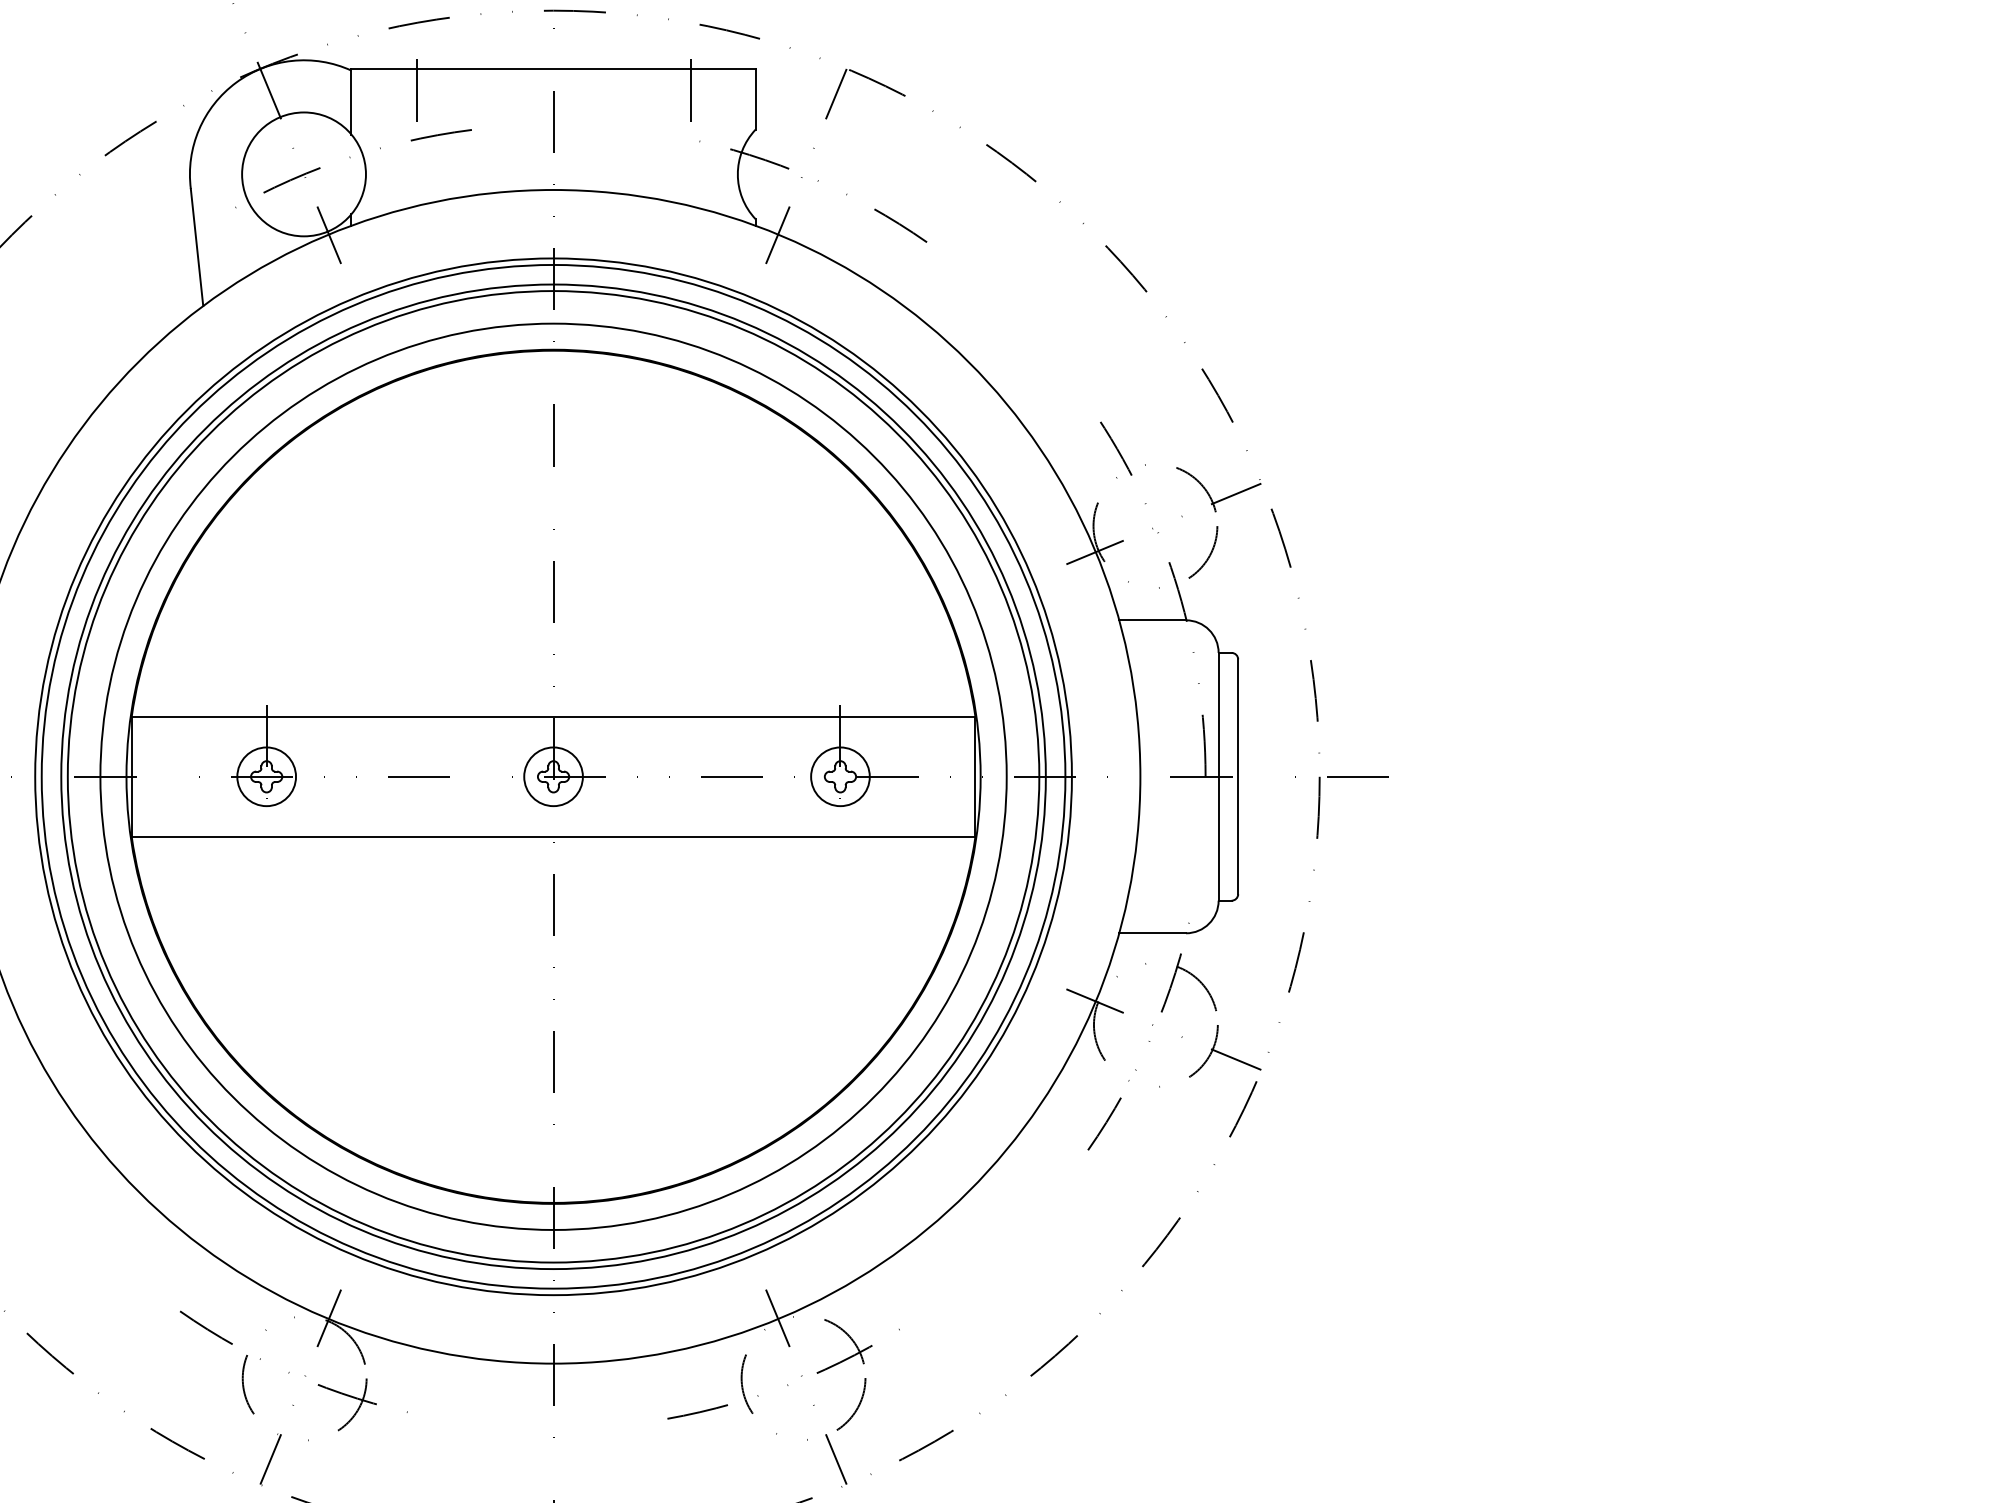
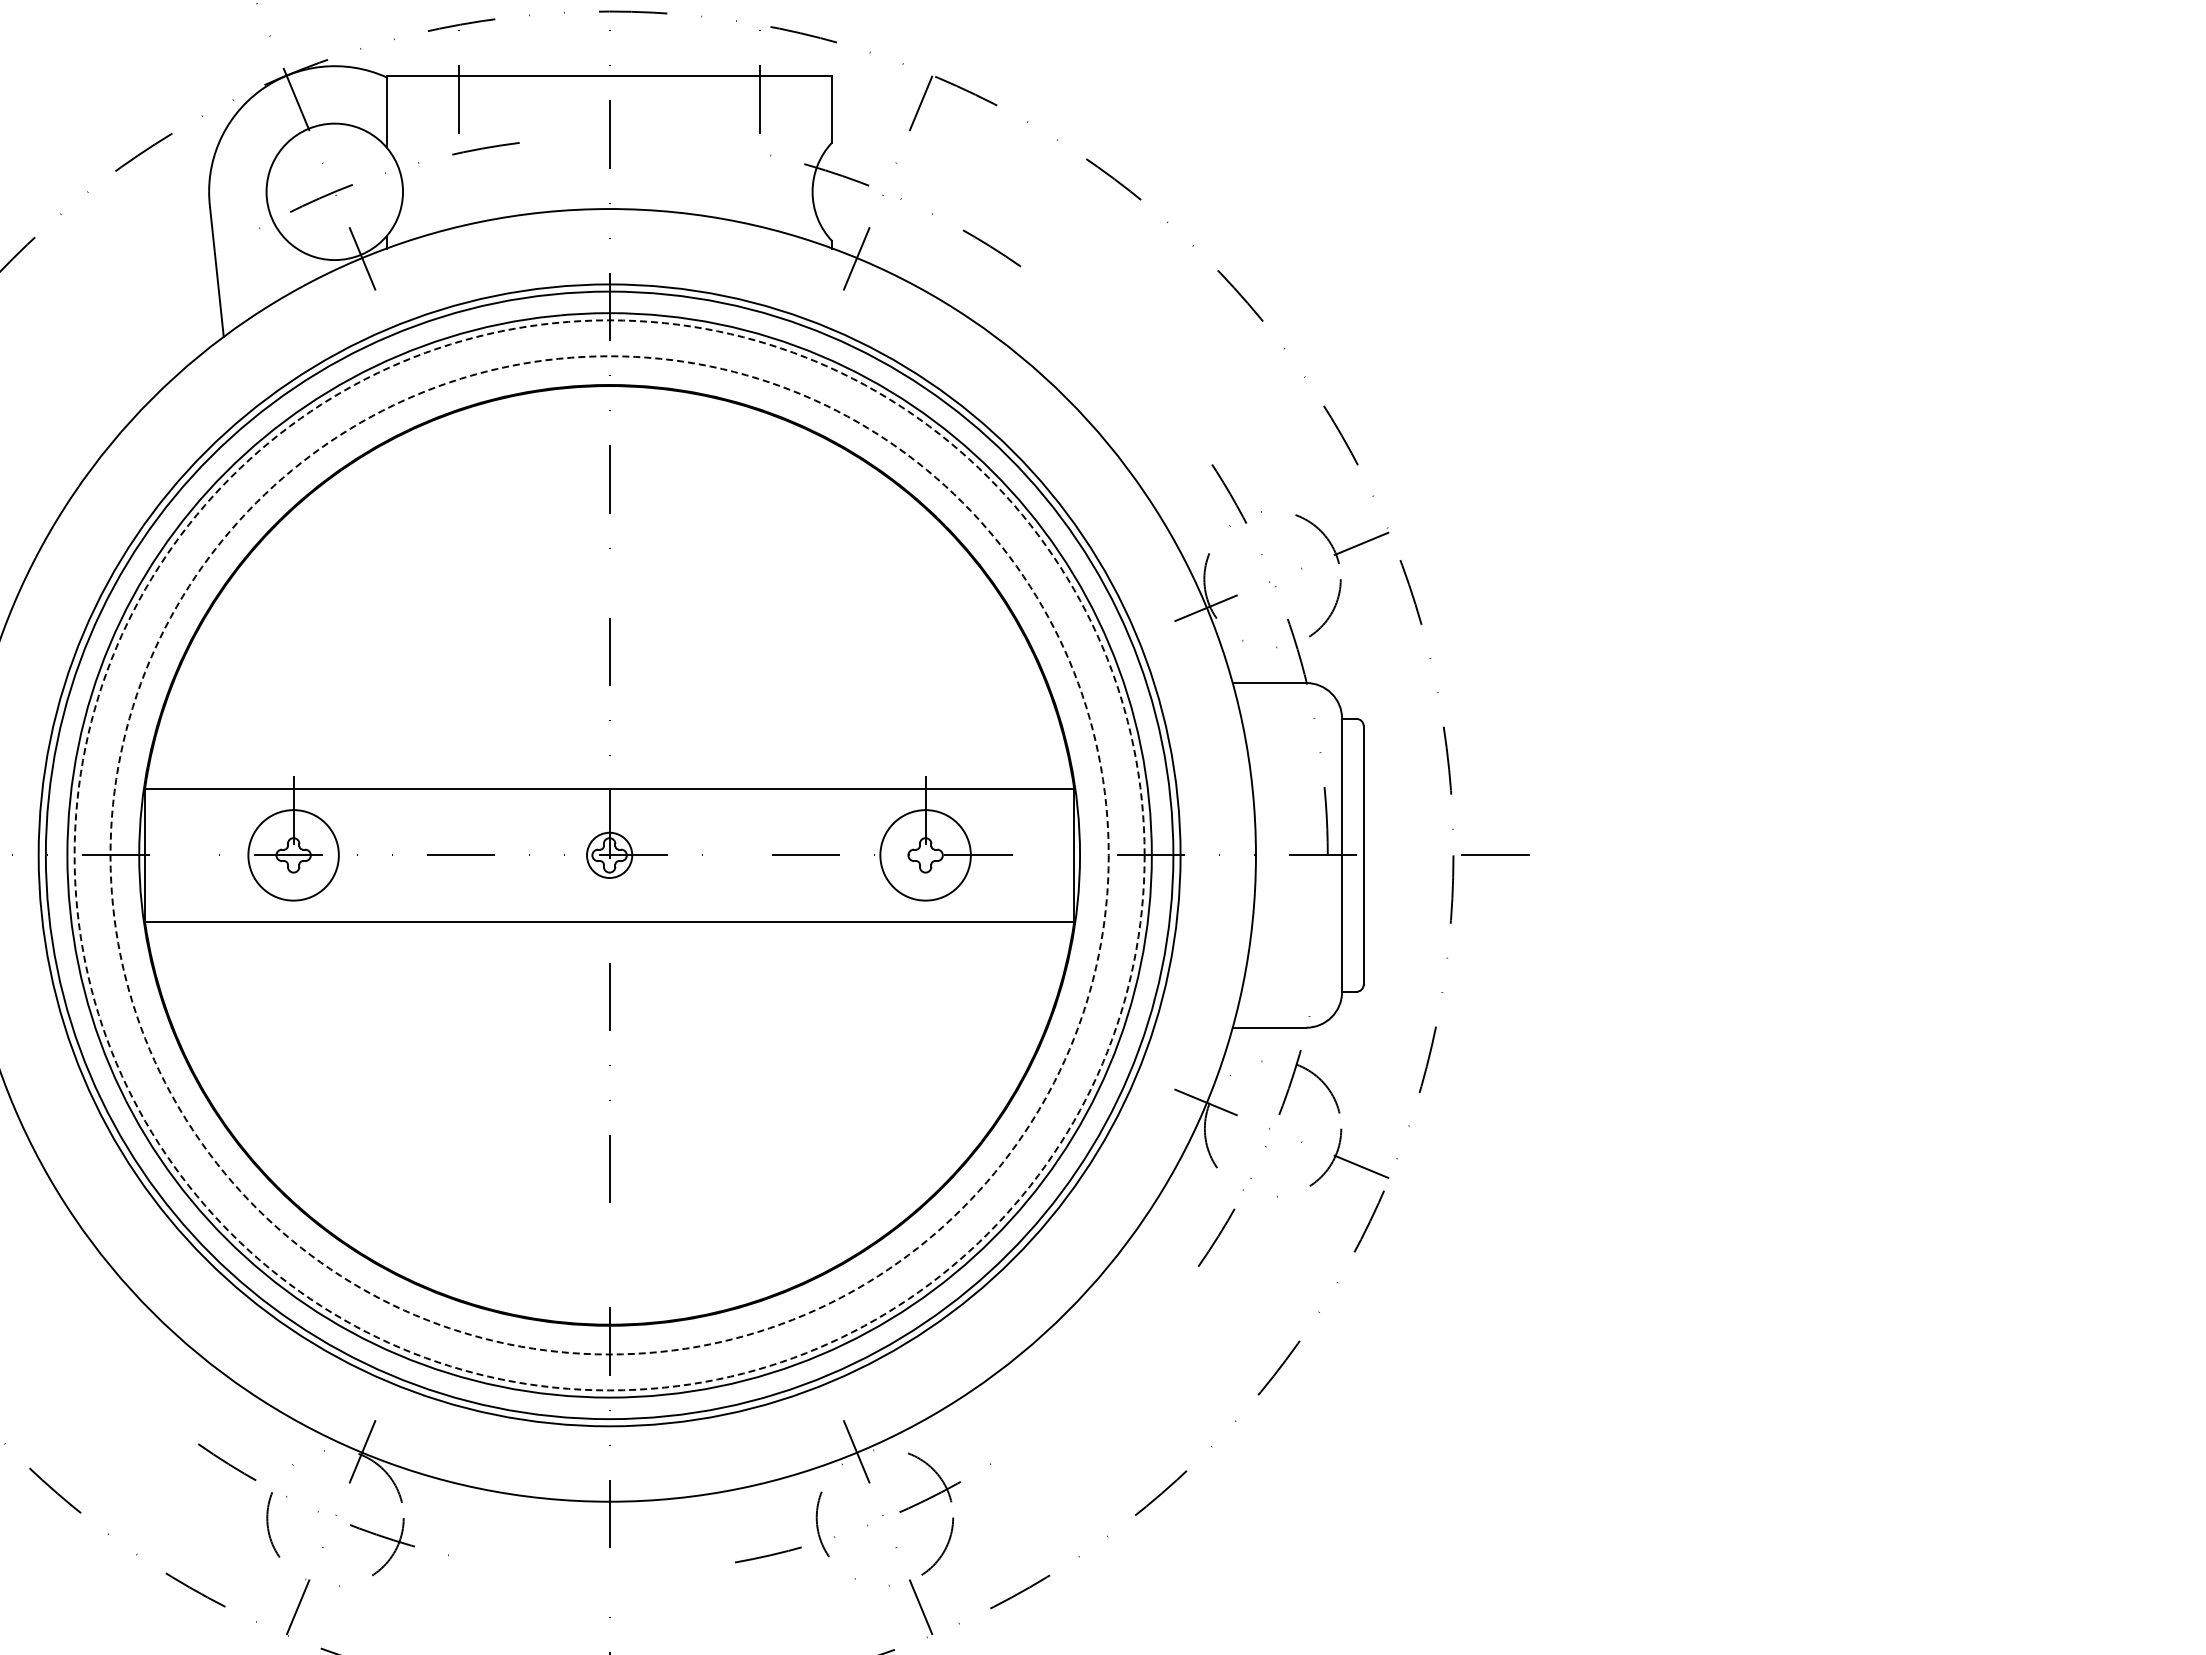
circle: (266, 776) -> (293, 855), size x1.4
circle: (553, 776) -> (609, 855), size x0.7
circle: (553, 776) -> (609, 855), solid -> dashed
circle: (553, 776) -> (609, 855), solid -> dashed
circle: (840, 776) -> (925, 855), size x1.4

